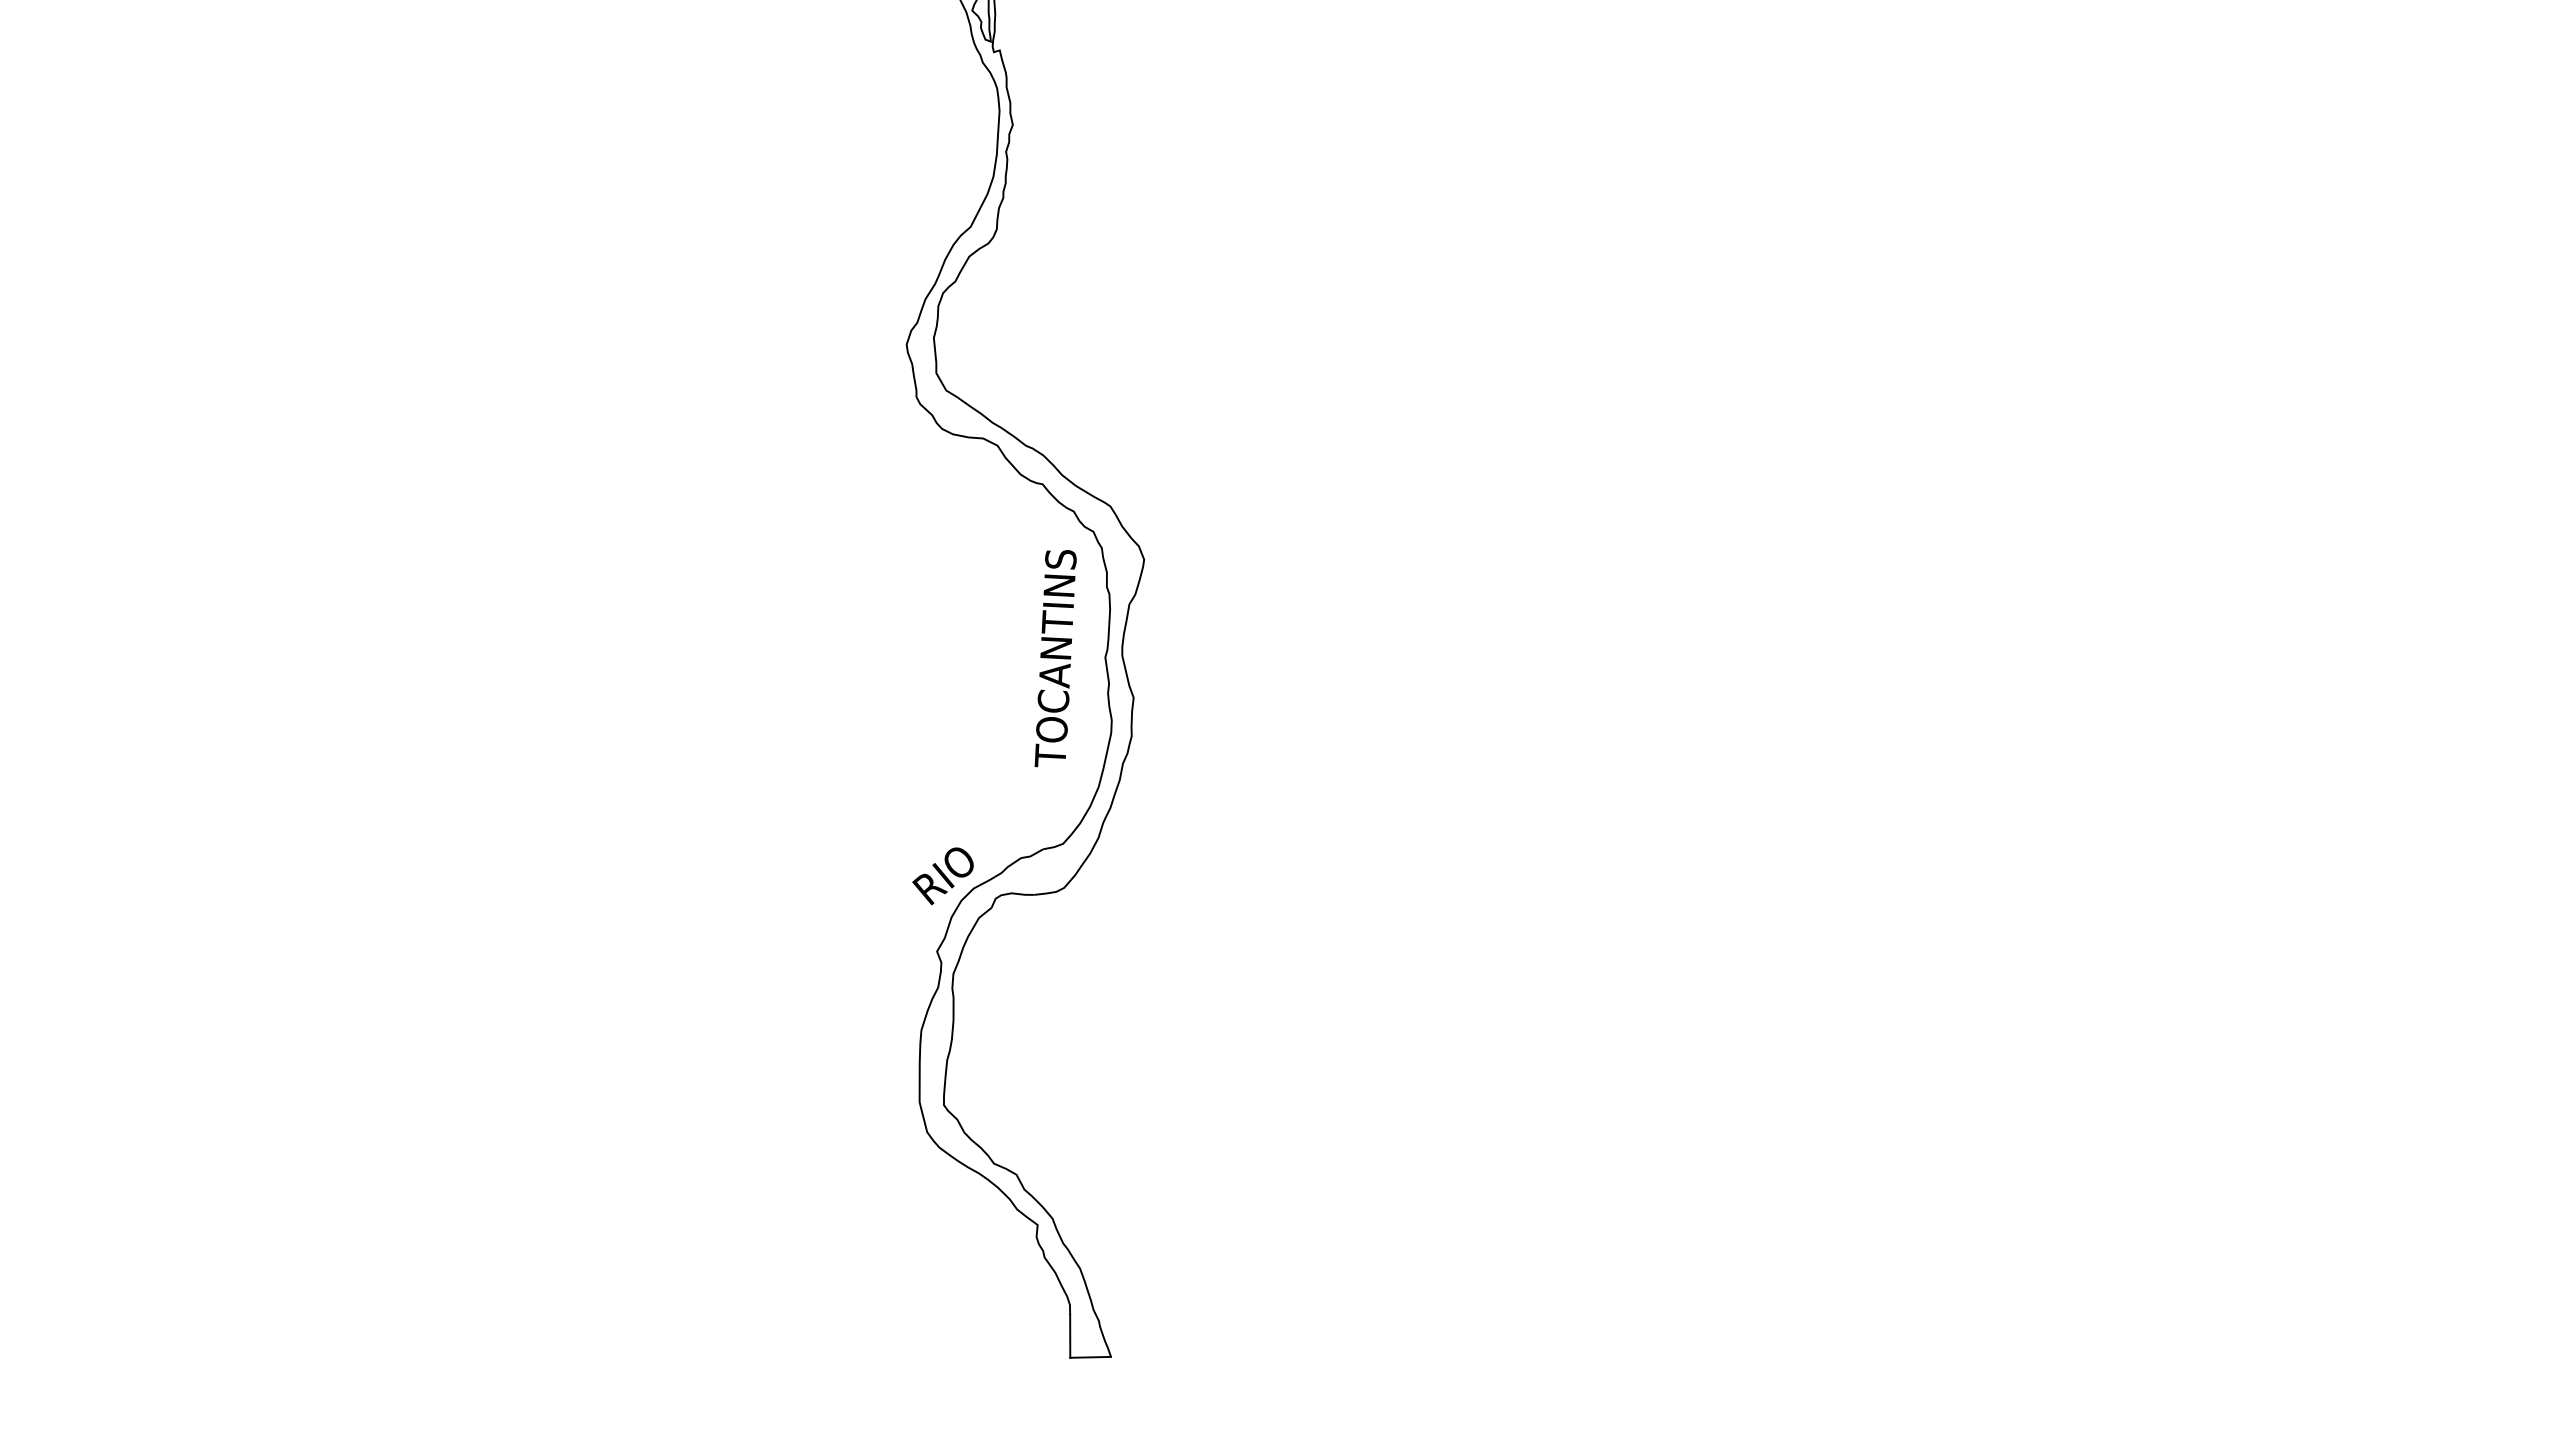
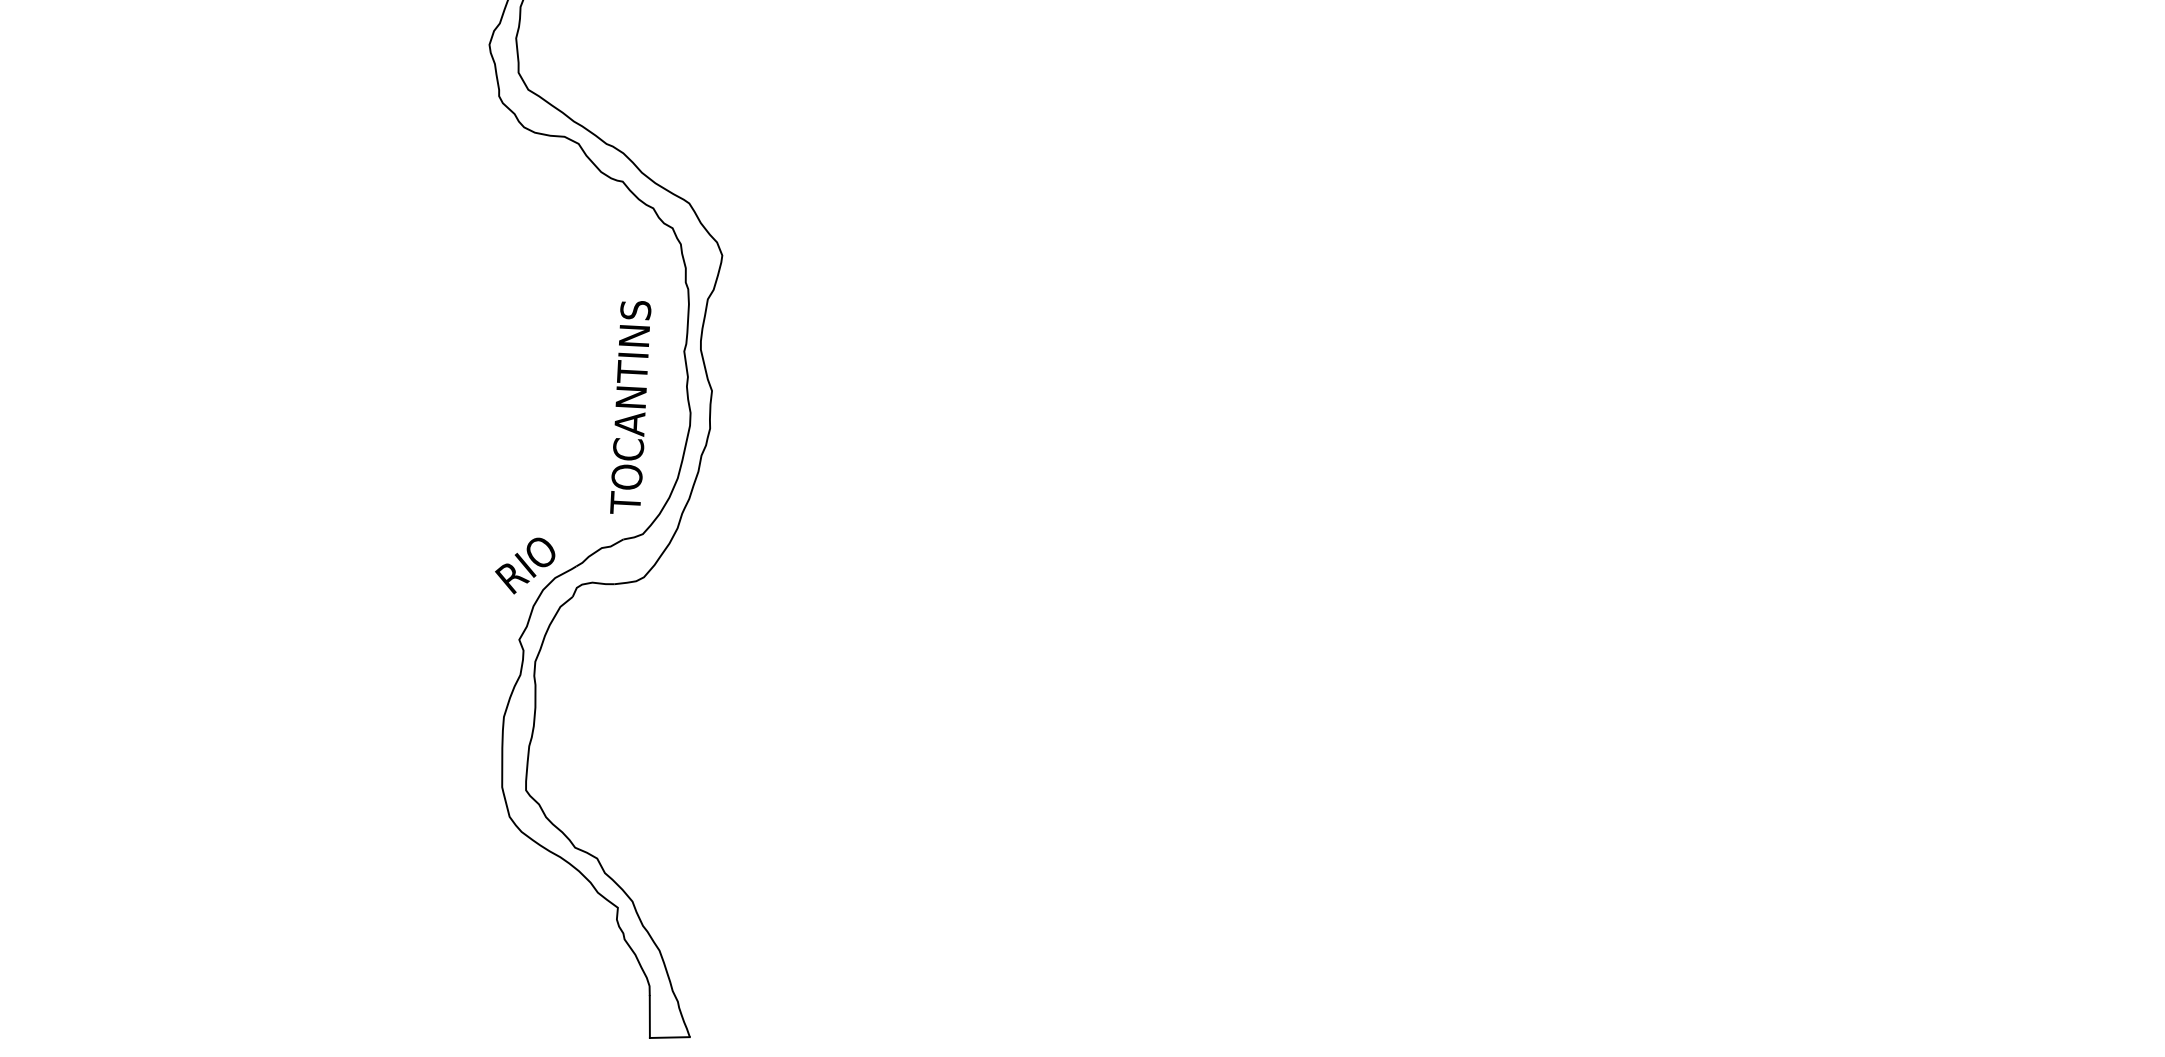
text: (1055, 658) -> (630, 407), moved

